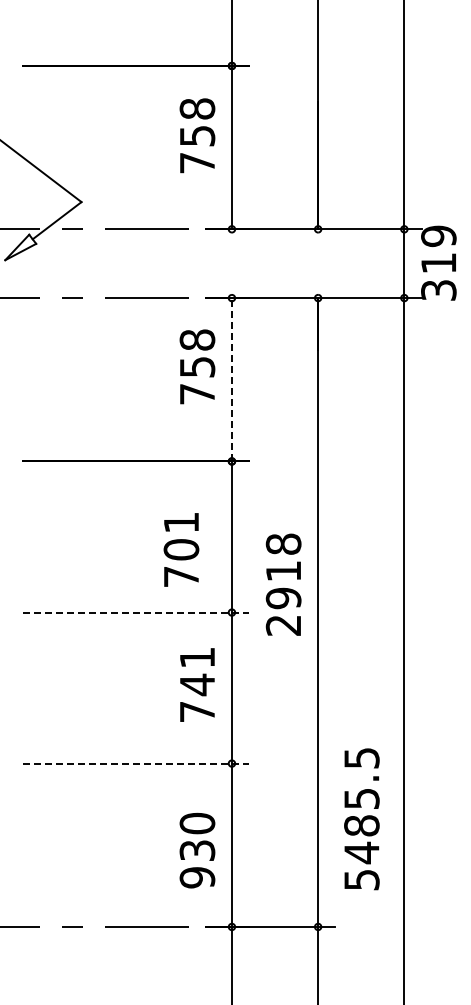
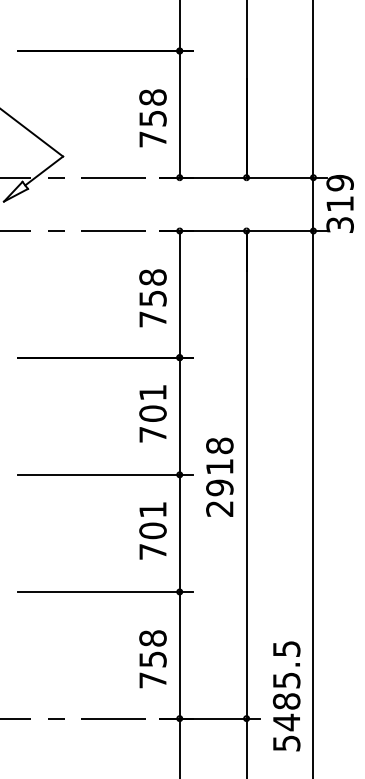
text: (197, 135) -> (153, 118), moved
text: (197, 366) -> (153, 298), moved
line: (231, 379) -> (179, 294), dashed -> solid
text: (181, 549) -> (153, 413), moved
text: (283, 584) -> (219, 477), moved
line: (136, 612) -> (105, 474), dashed -> solid
text: (197, 684) -> (153, 530), 741 -> 701
line: (136, 763) -> (105, 591), dashed -> solid
text: (361, 819) -> (286, 696), moved
text: (197, 850) -> (153, 659), 930 -> 758

